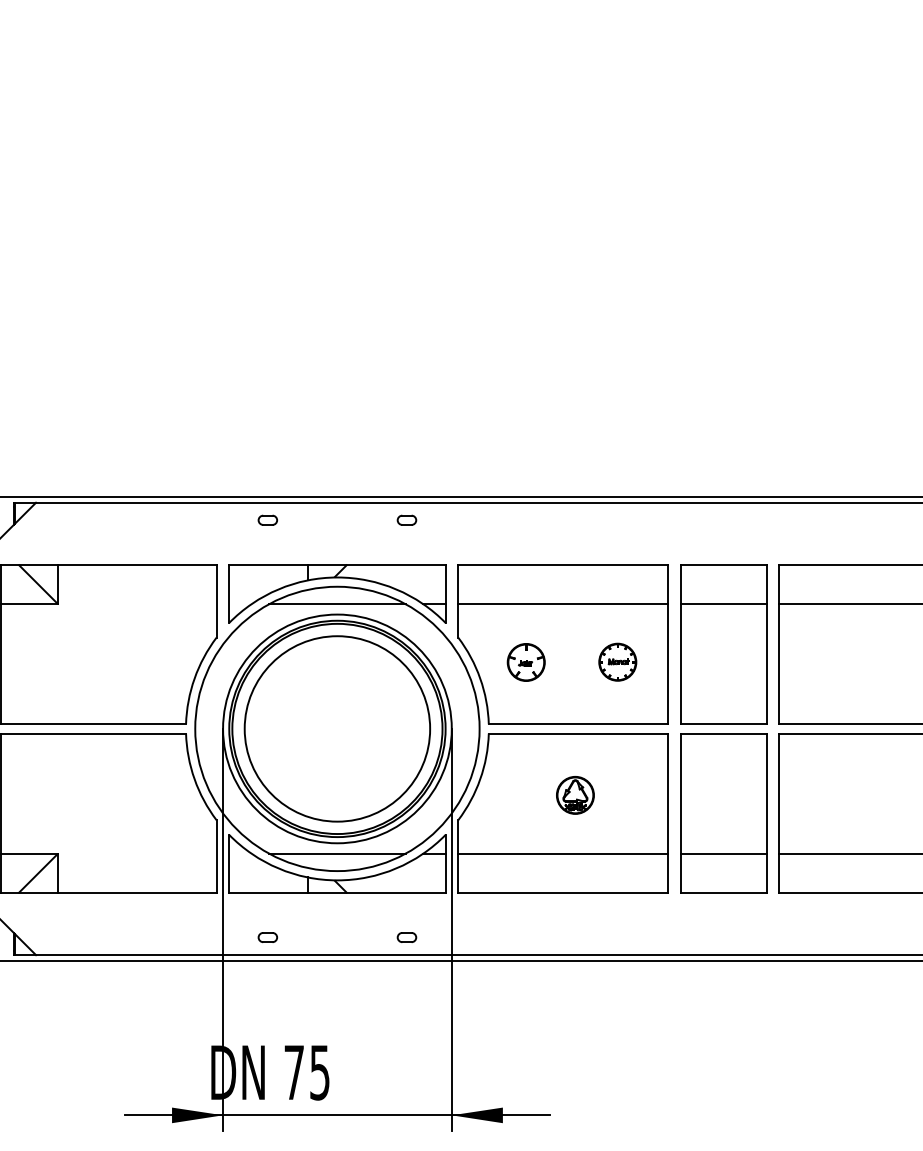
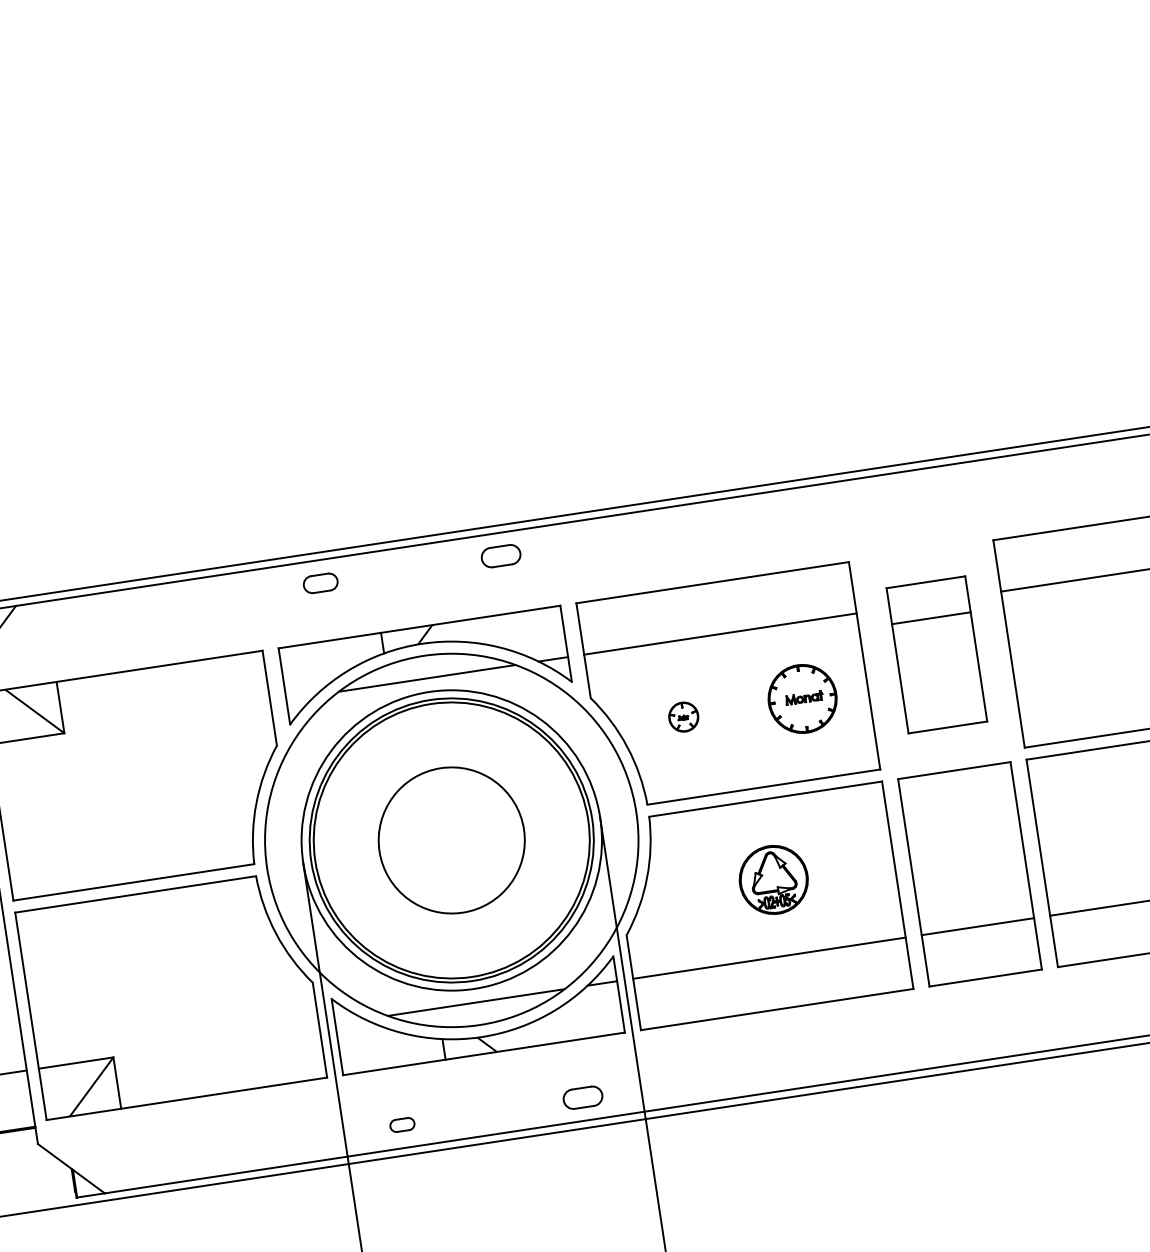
part: (267, 519) -> (319, 582), size x1.4
part: (406, 519) -> (500, 554), size x1.6
part: (723, 644) -> (936, 655), size x0.7
part: (617, 661) -> (802, 697), size x1.4
part: (525, 662) -> (682, 717), size x0.6
circle: (337, 728) -> (451, 839), size x0.6
part: (575, 795) -> (773, 880), size x1.4
part: (406, 937) -> (582, 1097), size x1.6

